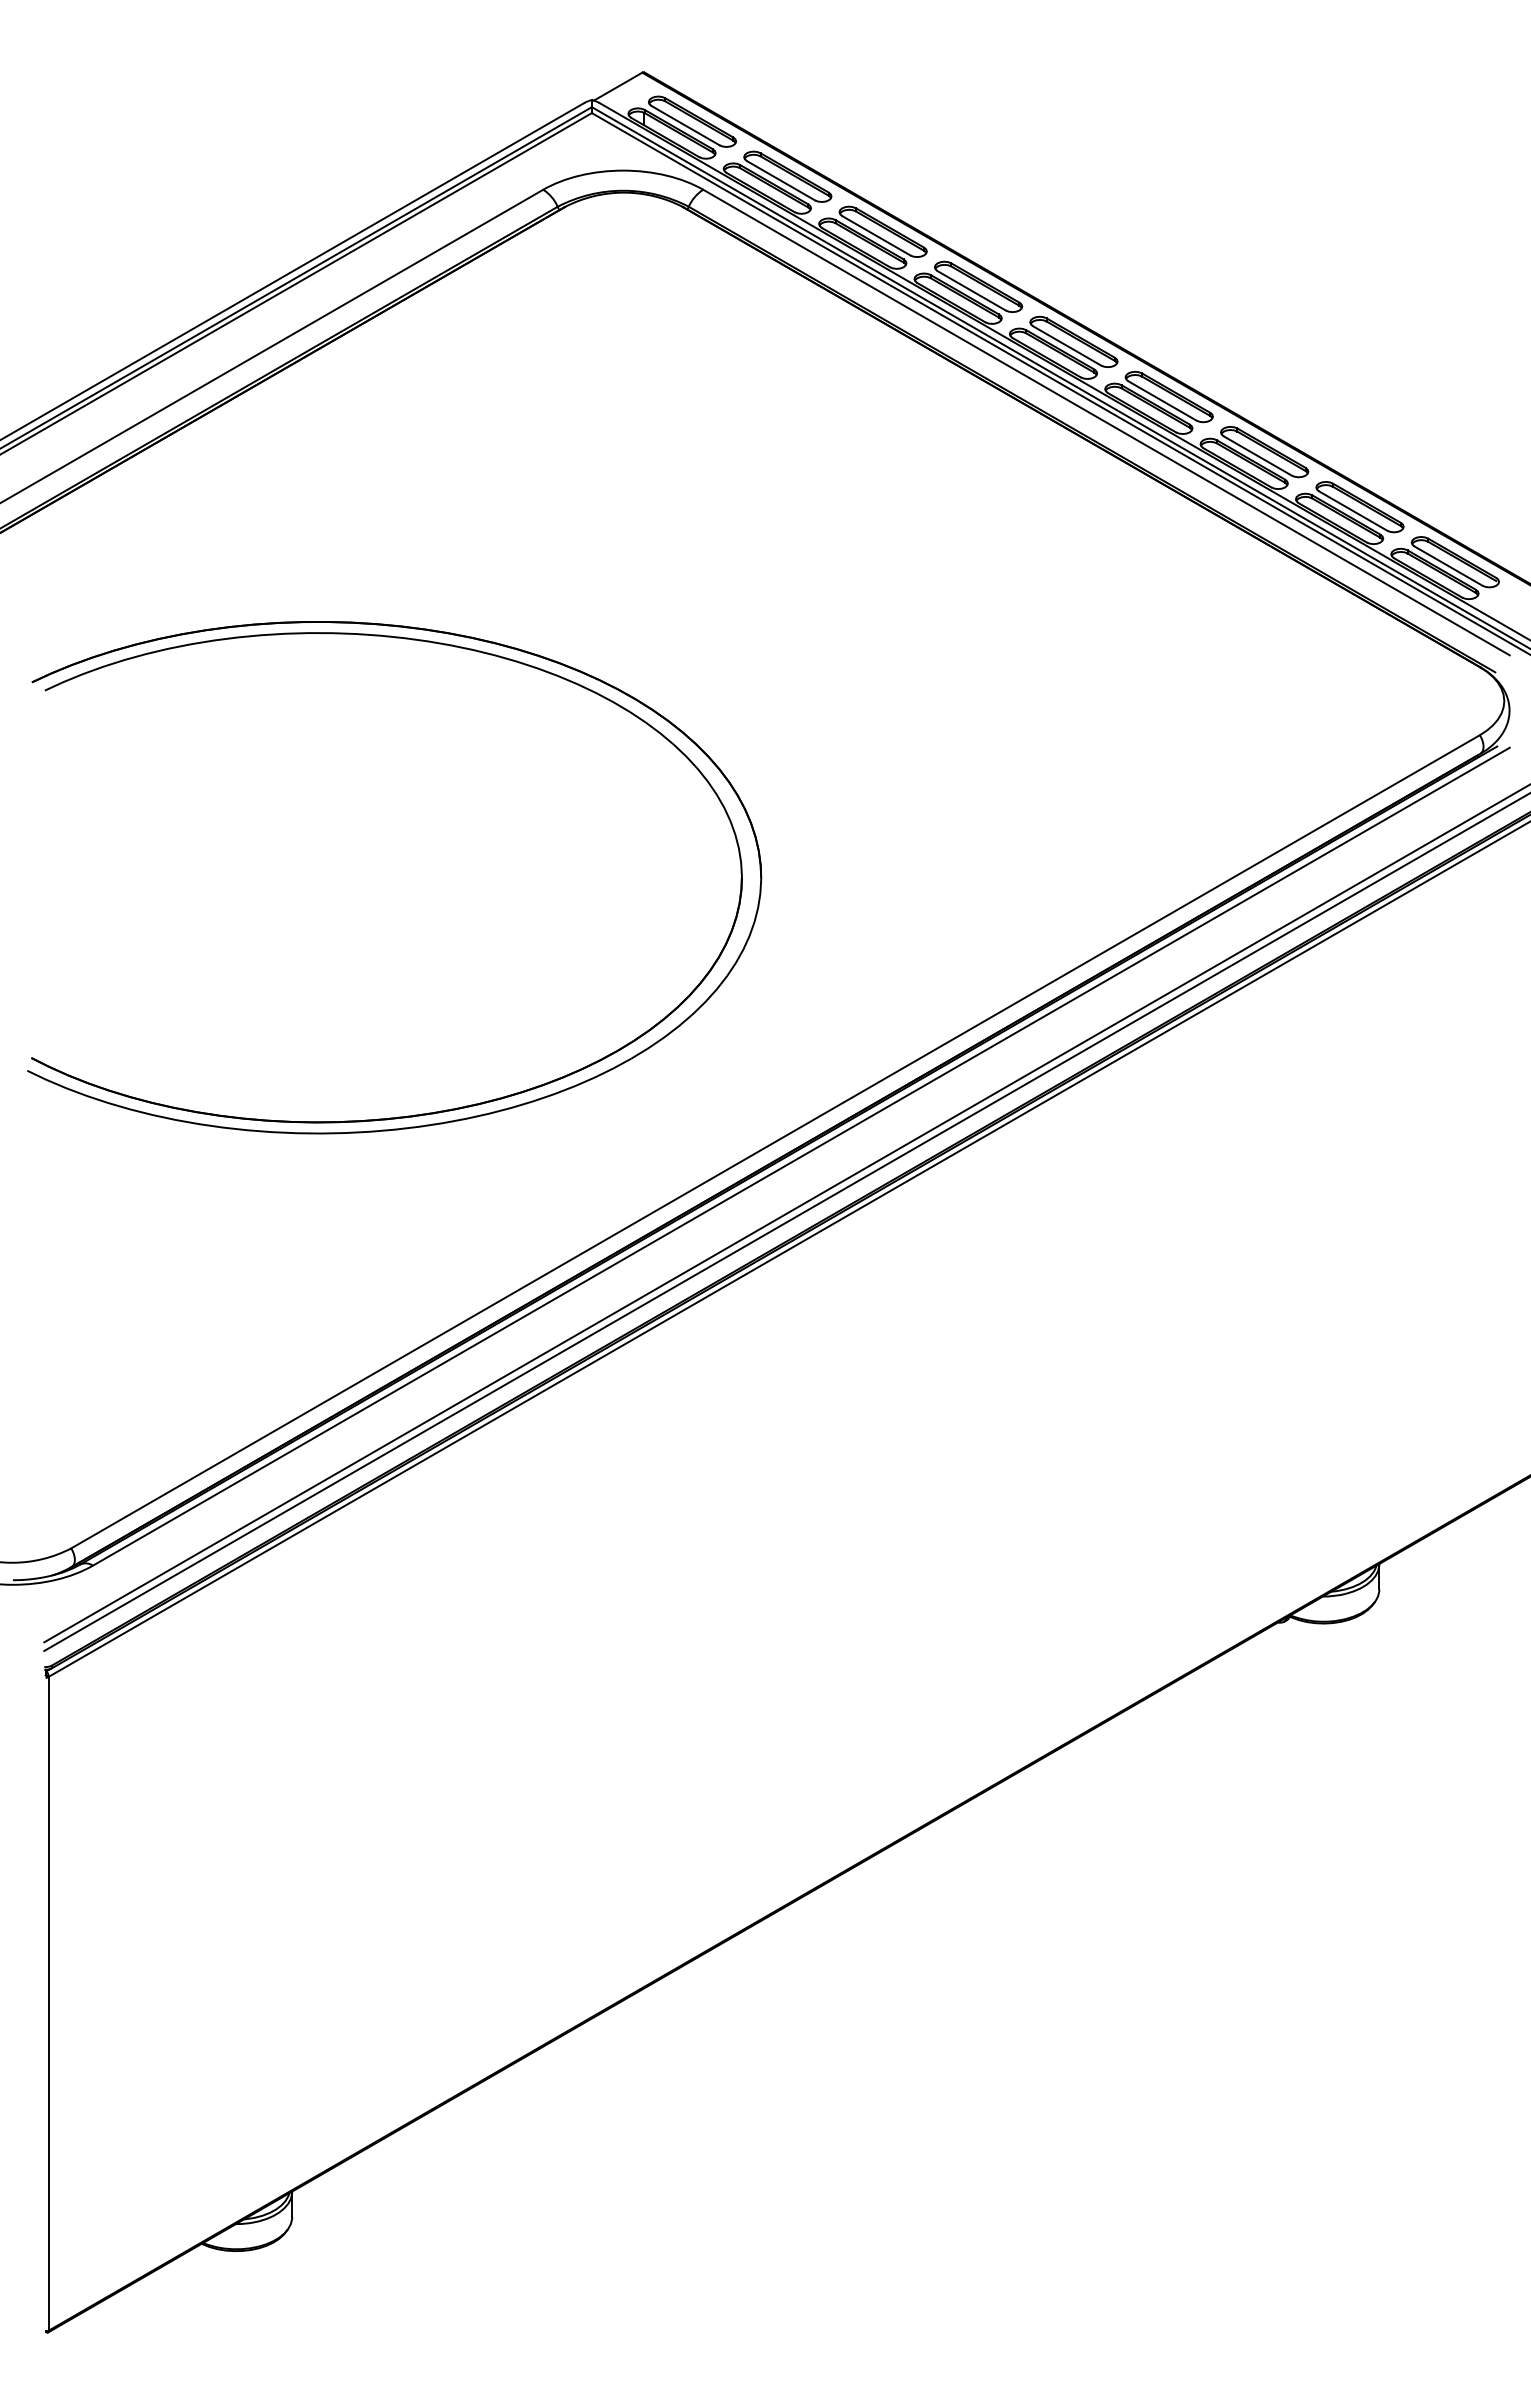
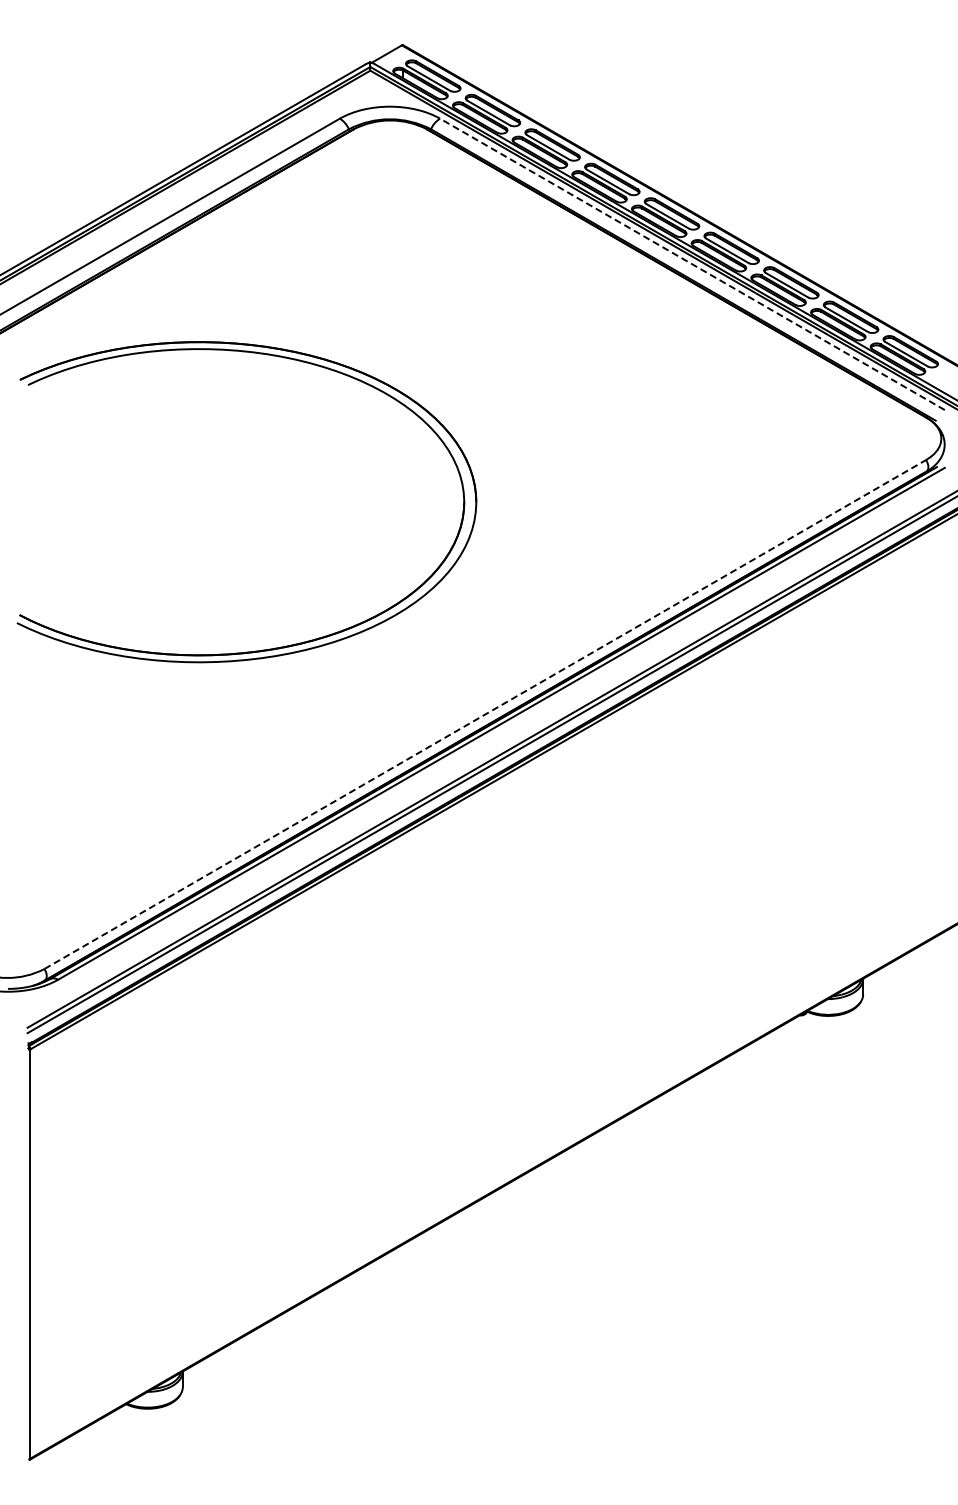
line: (1106, 422) -> (692, 264), solid -> dashed
part: (430, 1111) -> (269, 648), moved
line: (775, 1141) -> (485, 714), solid -> dashed

